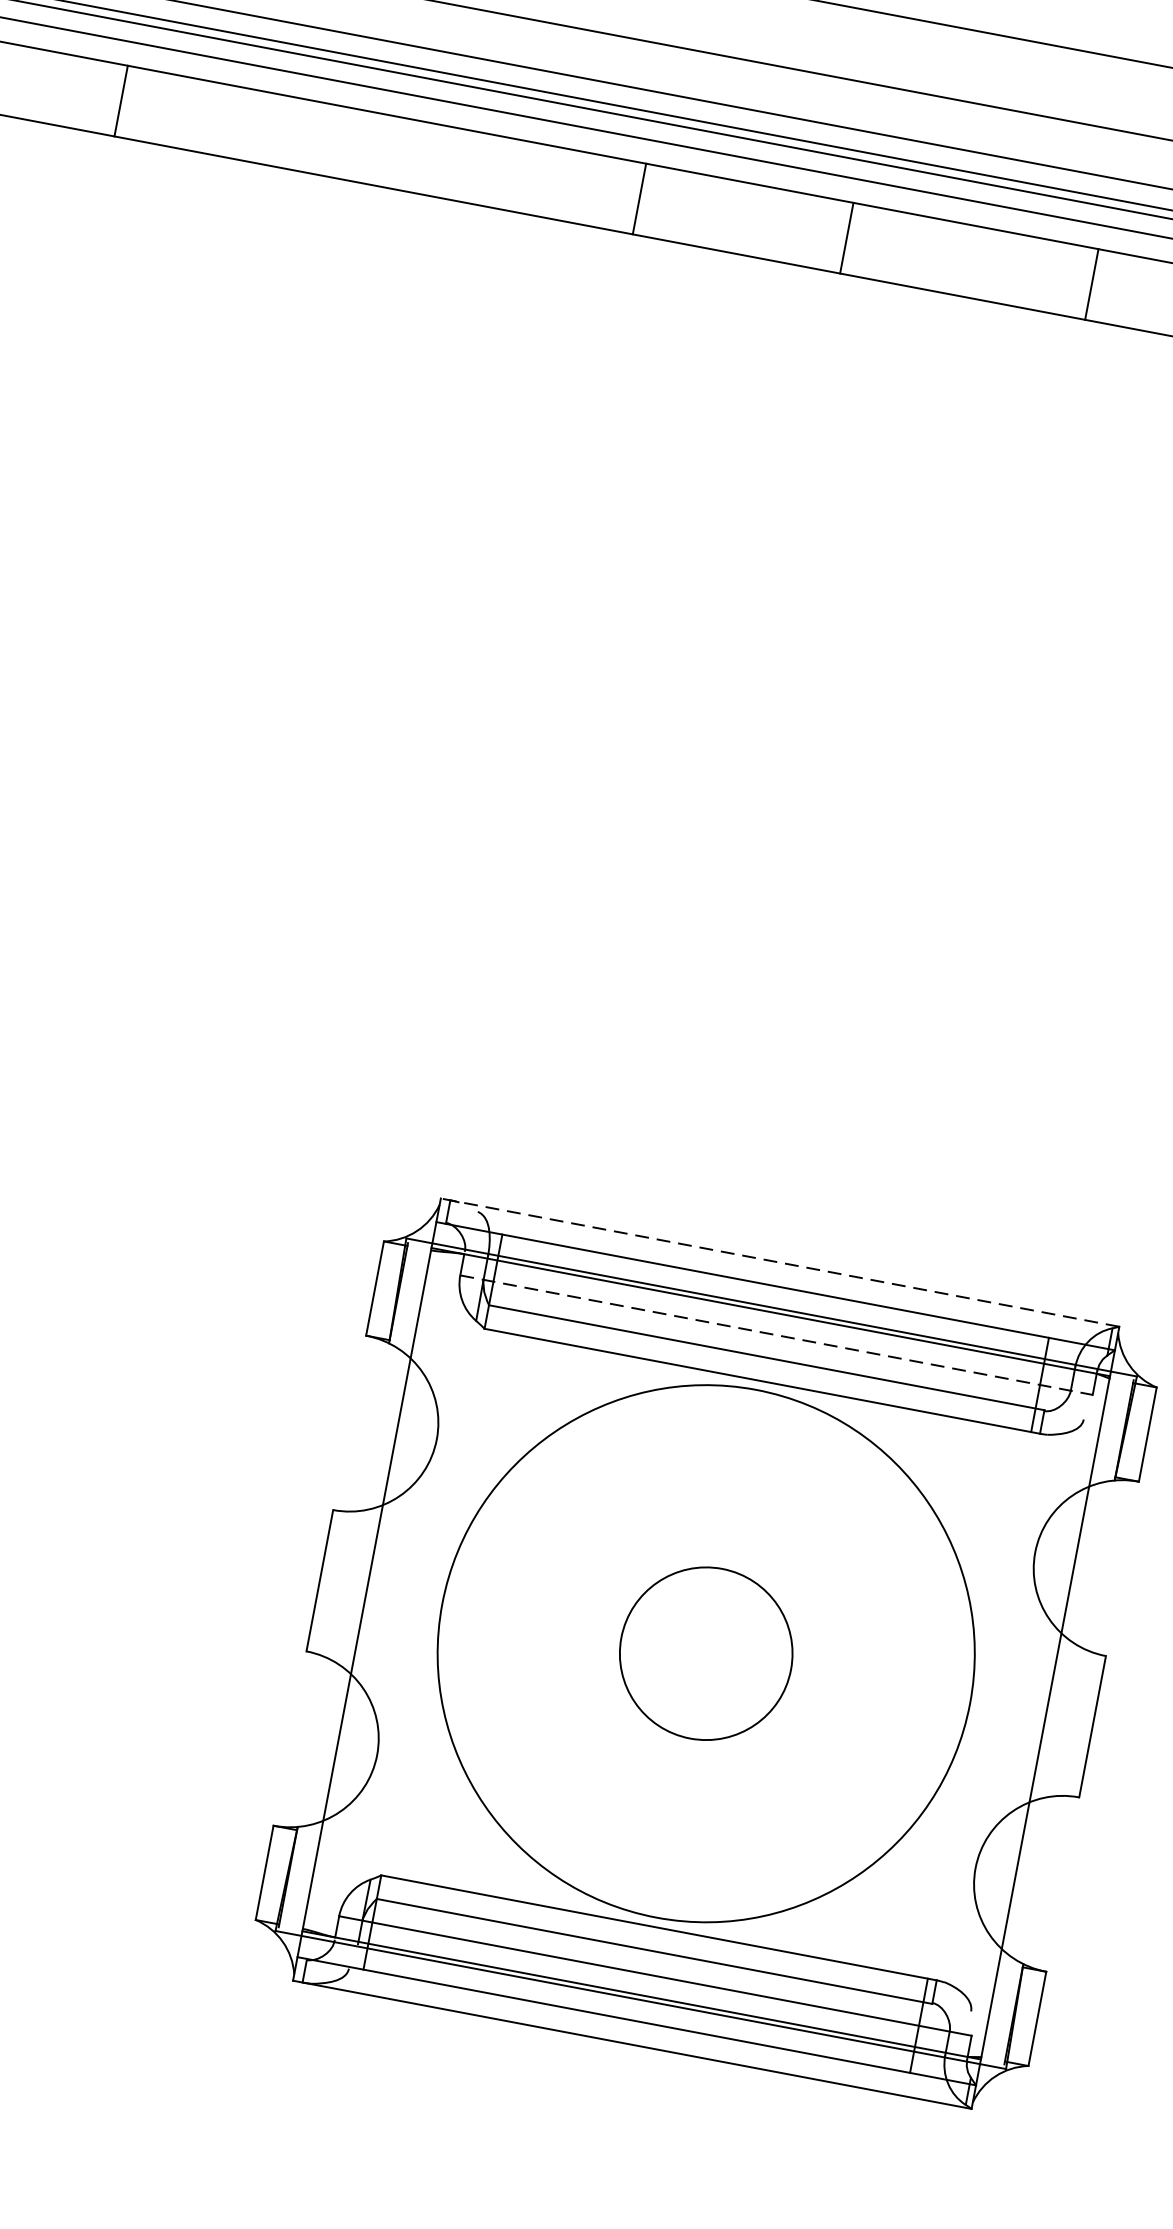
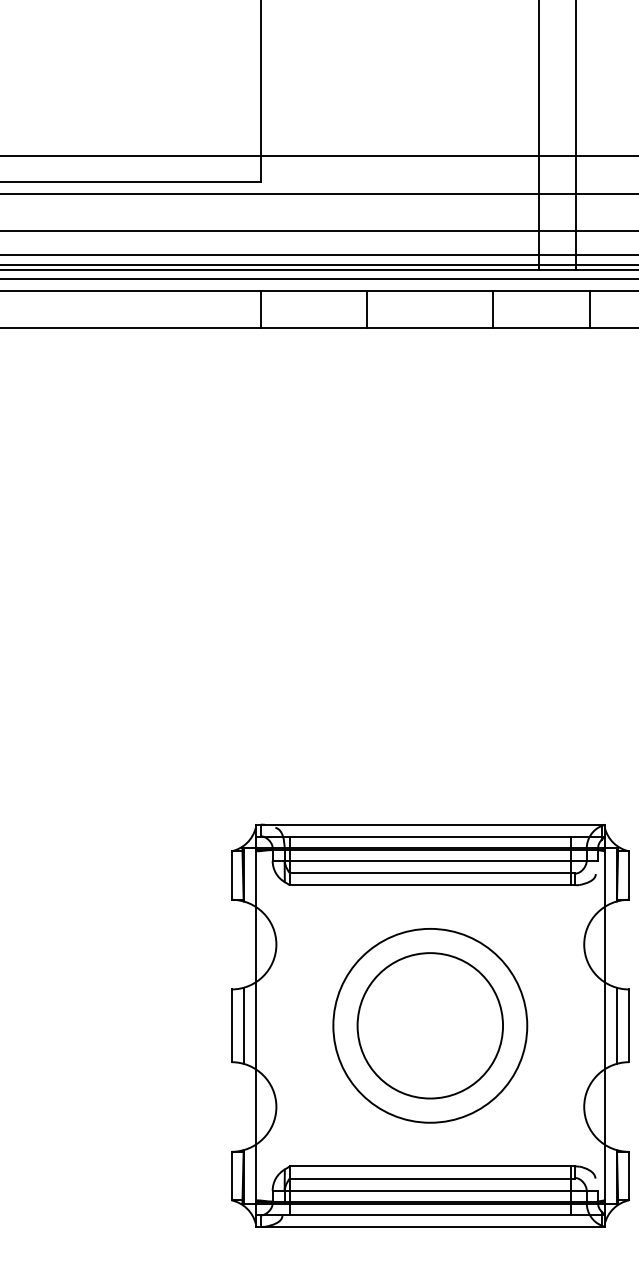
line: (780, 1262) -> (430, 824), dashed -> solid
line: (776, 1336) -> (435, 861), dashed -> solid
line: (343, 1584) -> (243, 1025), added
circle: (706, 1653) -> (430, 1025), size x0.71
circle: (706, 1653) -> (430, 1025), size x1.67
line: (1068, 1721) -> (616, 1025), added

